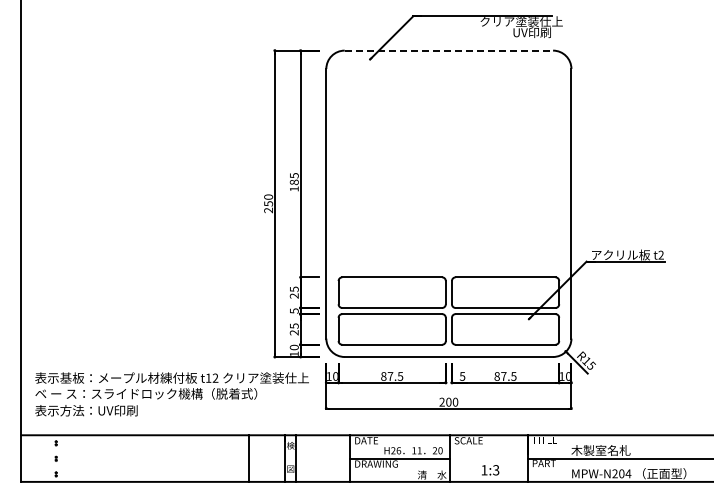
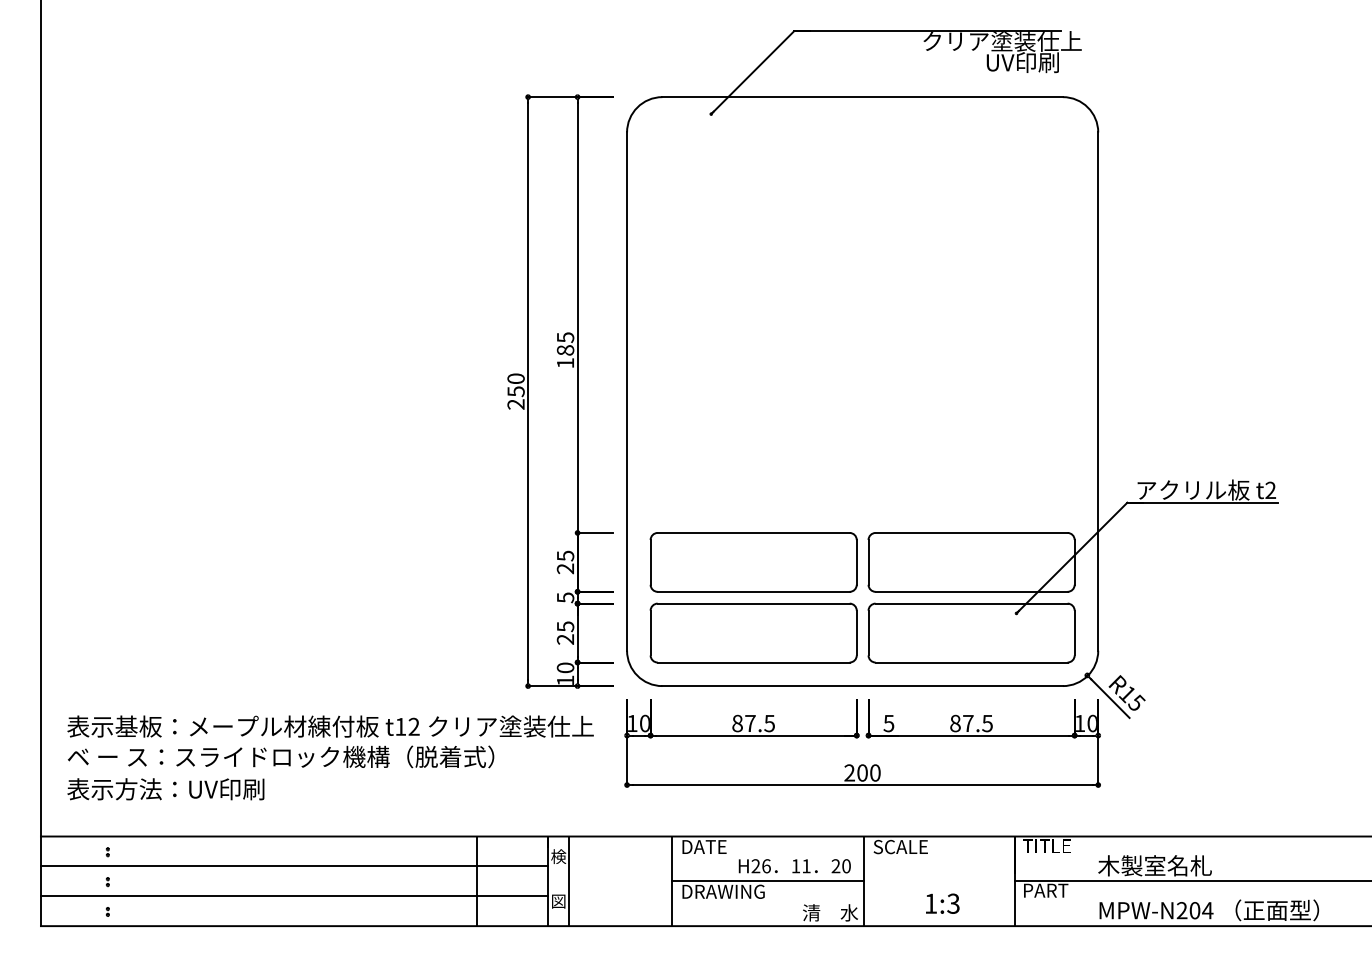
line: (449, 50) -> (863, 96), dashed -> solid
line: (153, 450) -> (294, 865), added
line: (153, 466) -> (294, 896), added

